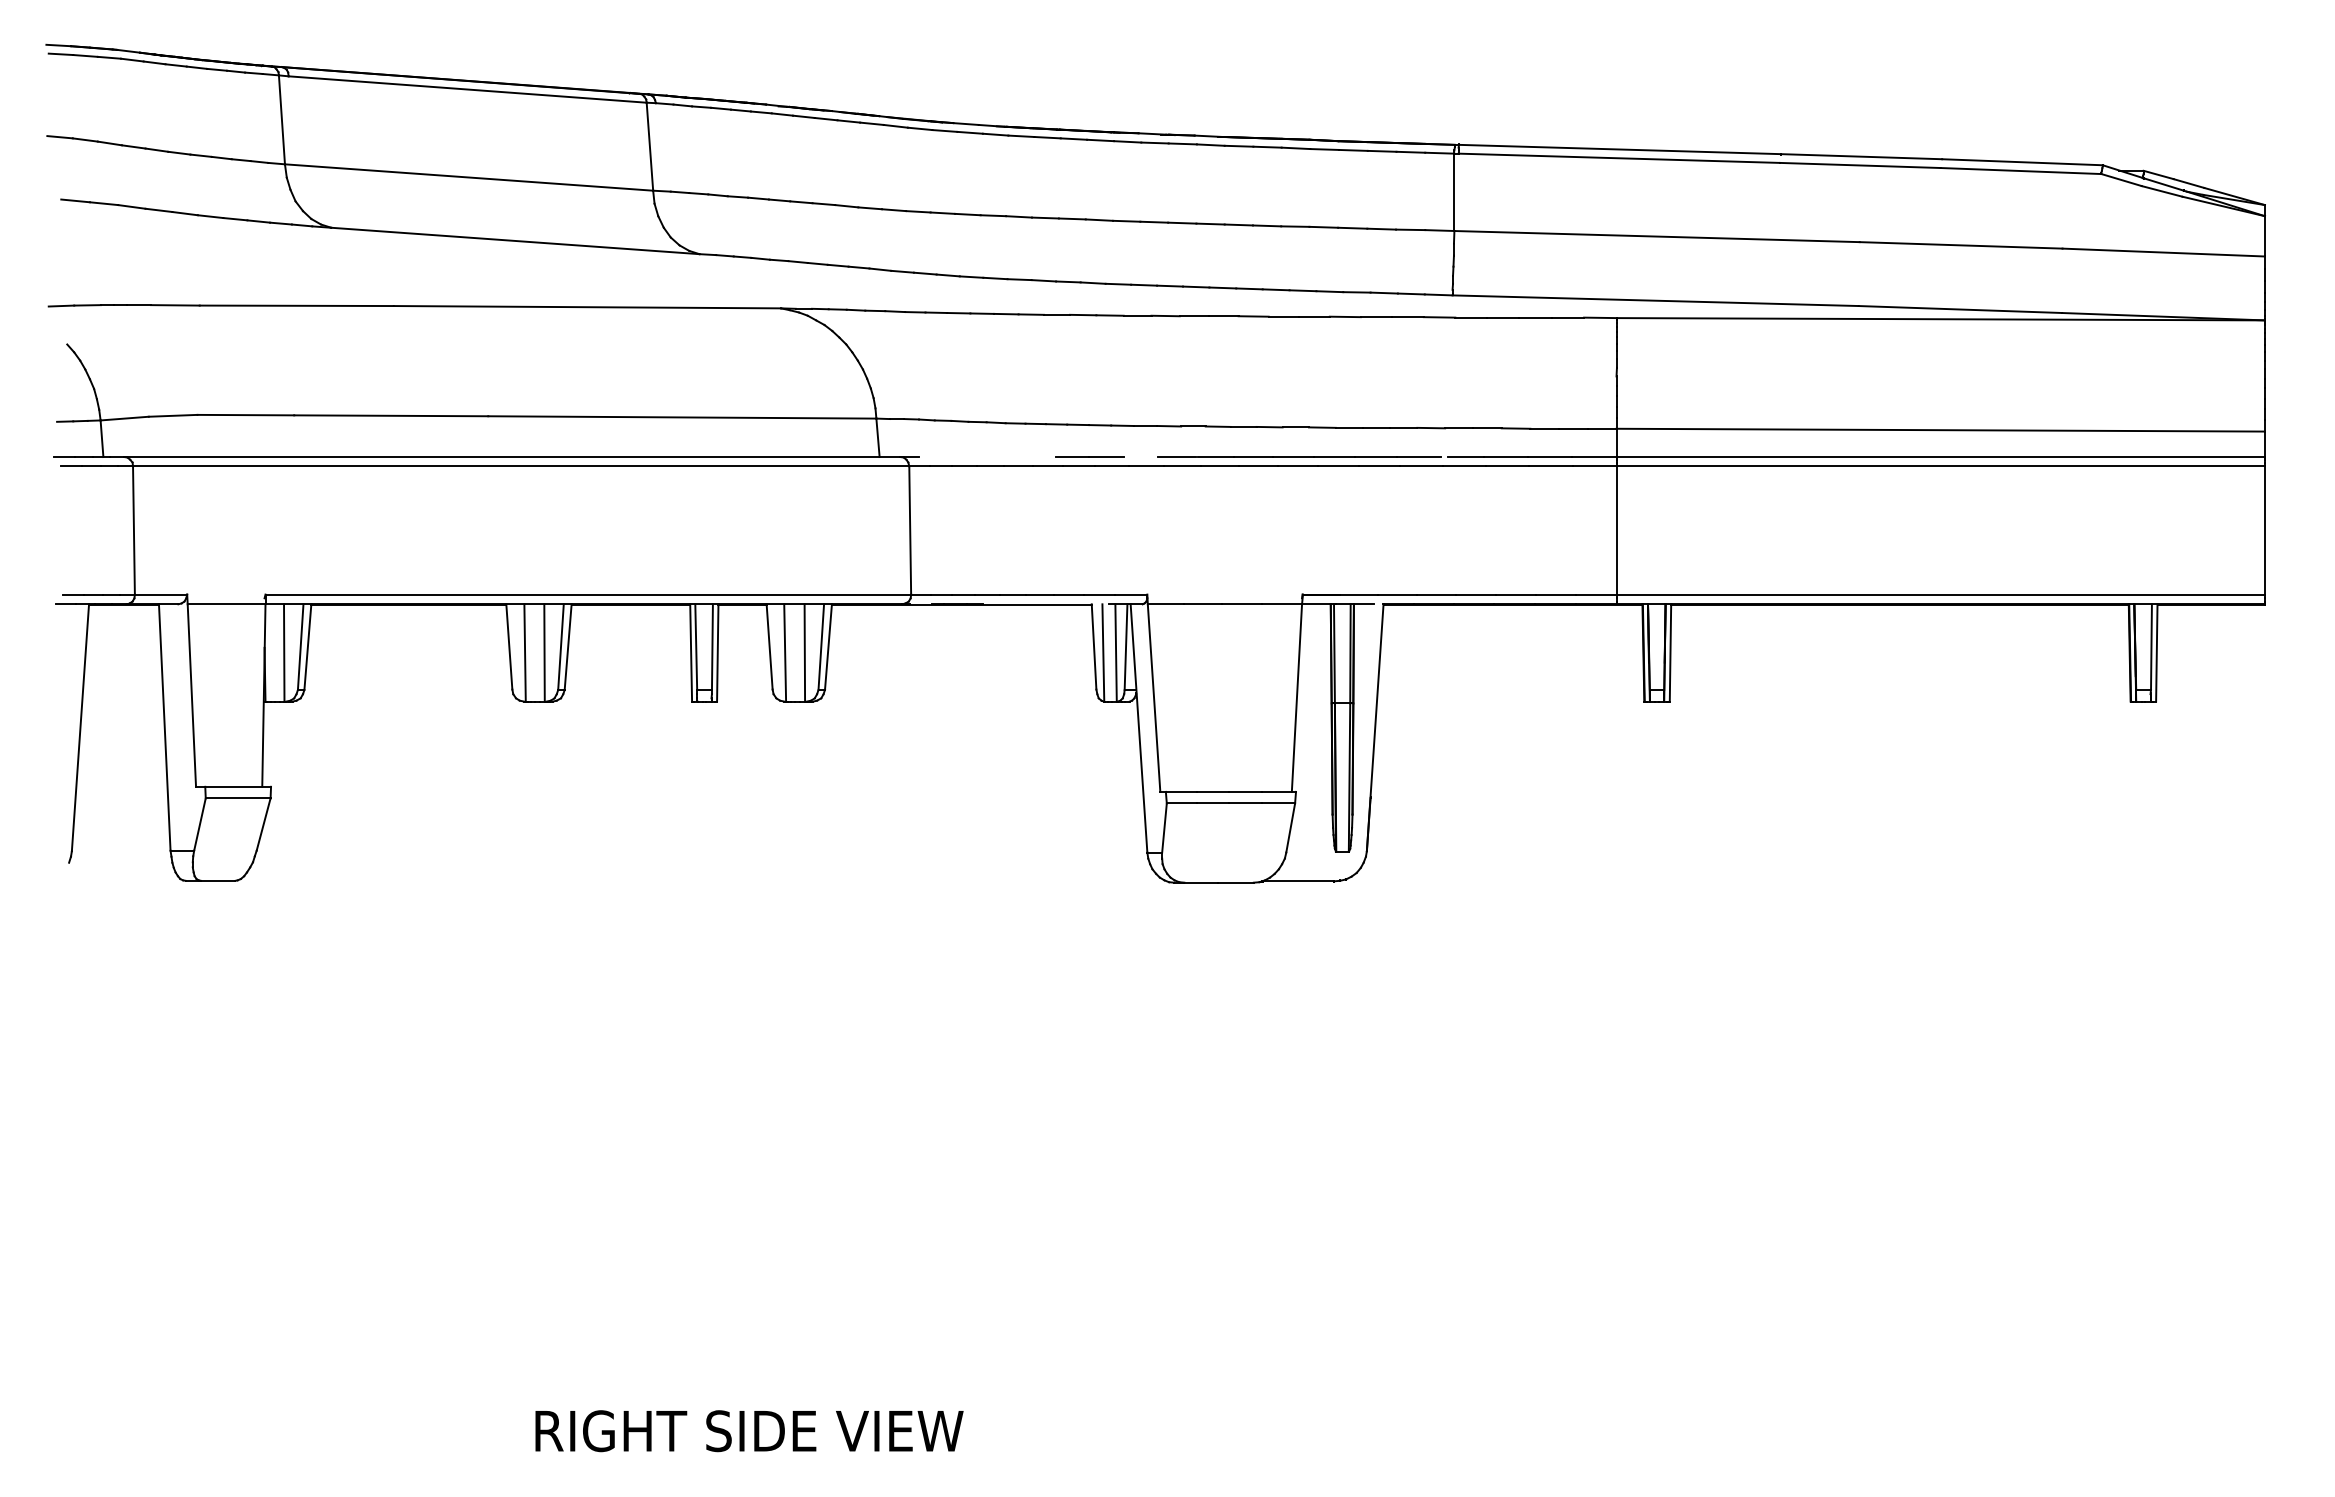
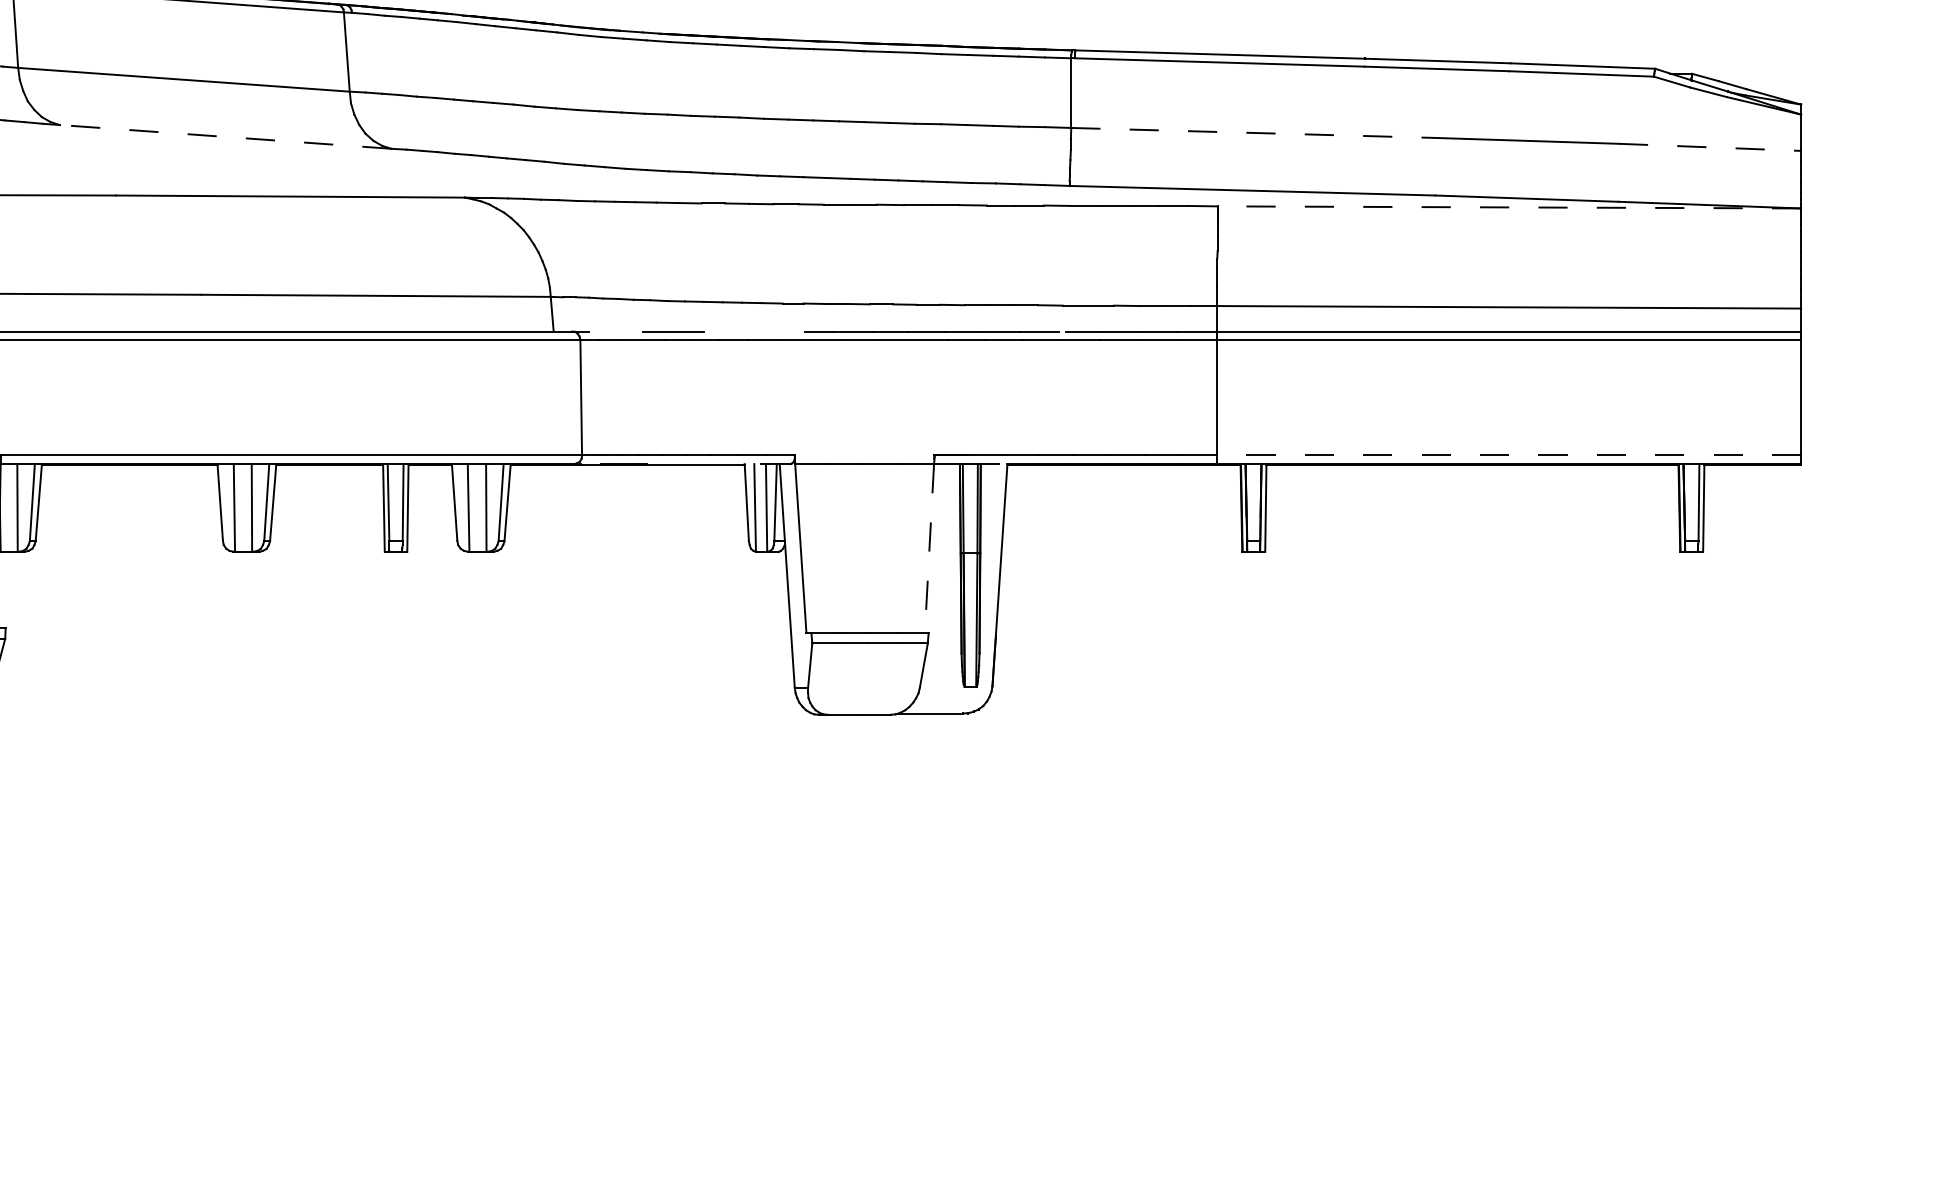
line: (1657, 236) -> (1254, 132), solid -> dashed
line: (515, 240) -> (225, 136), solid -> dashed
line: (2164, 252) -> (1710, 147), solid -> dashed
line: (1940, 319) -> (1508, 207), solid -> dashed
line: (1089, 456) -> (673, 331), moved
line: (1940, 594) -> (1508, 455), solid -> dashed
line: (1296, 698) -> (929, 548), solid -> dashed

